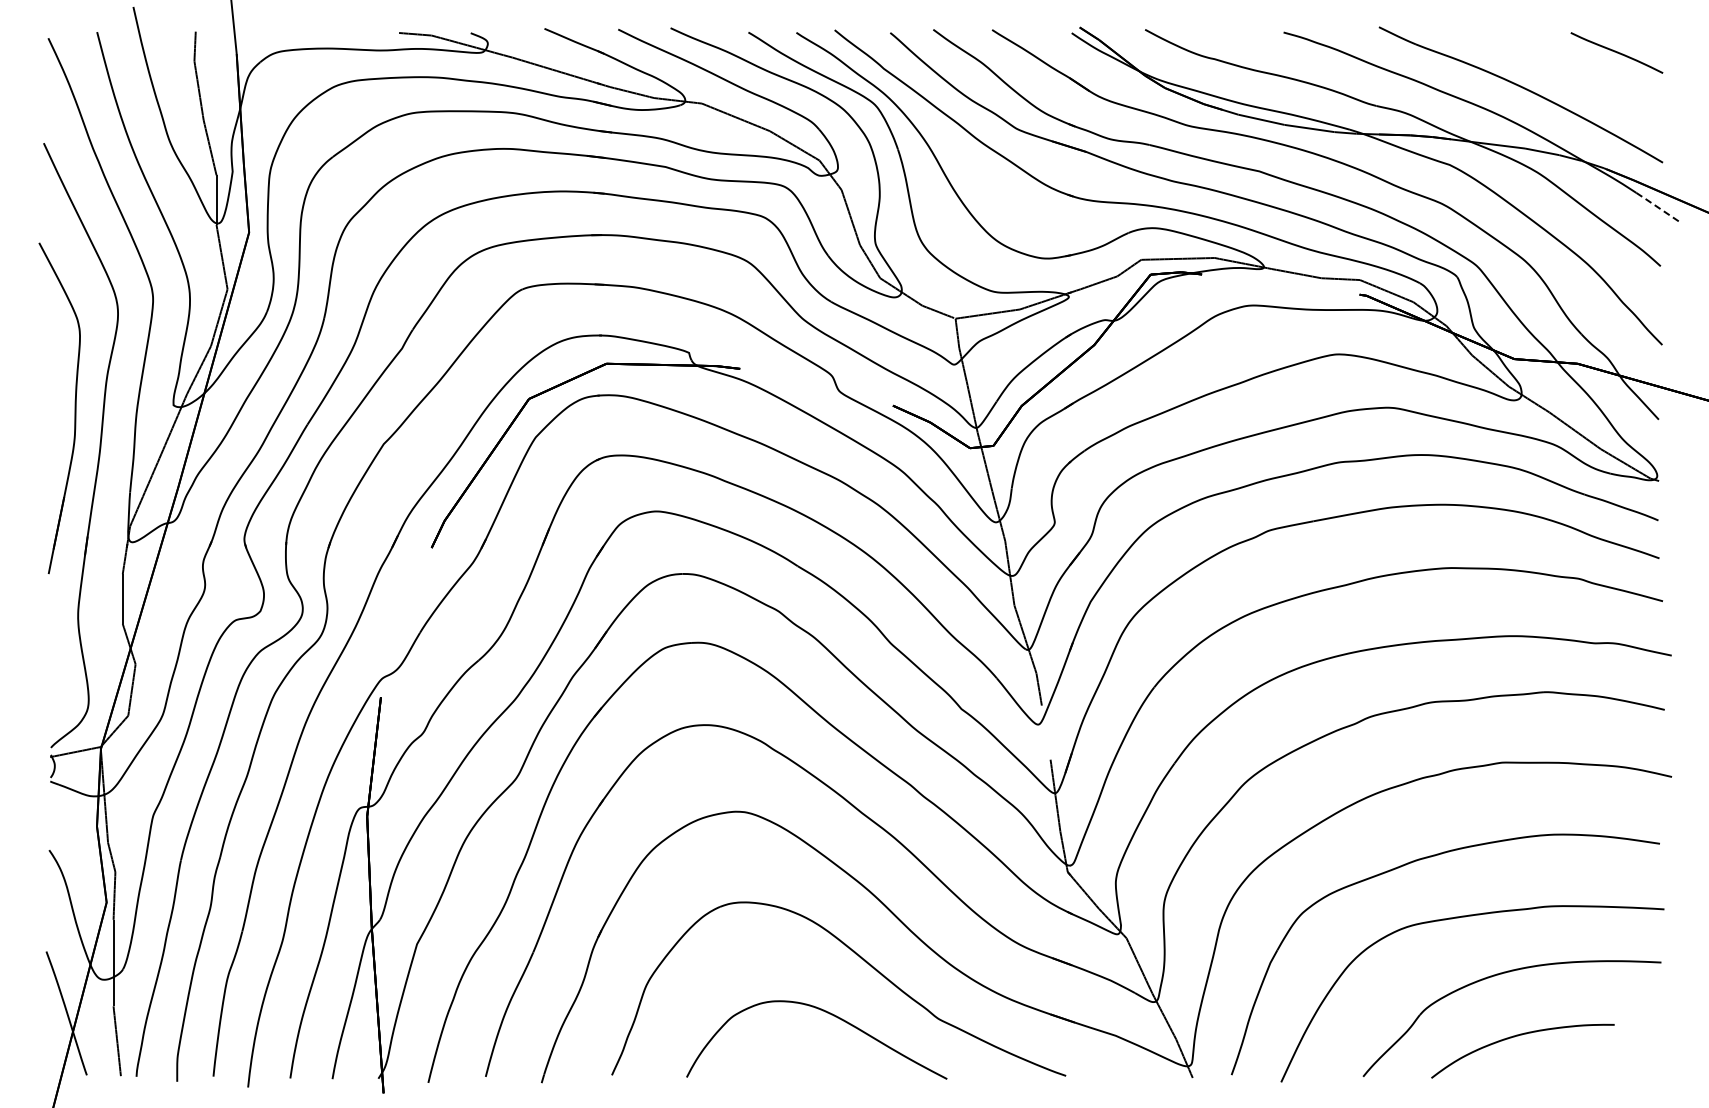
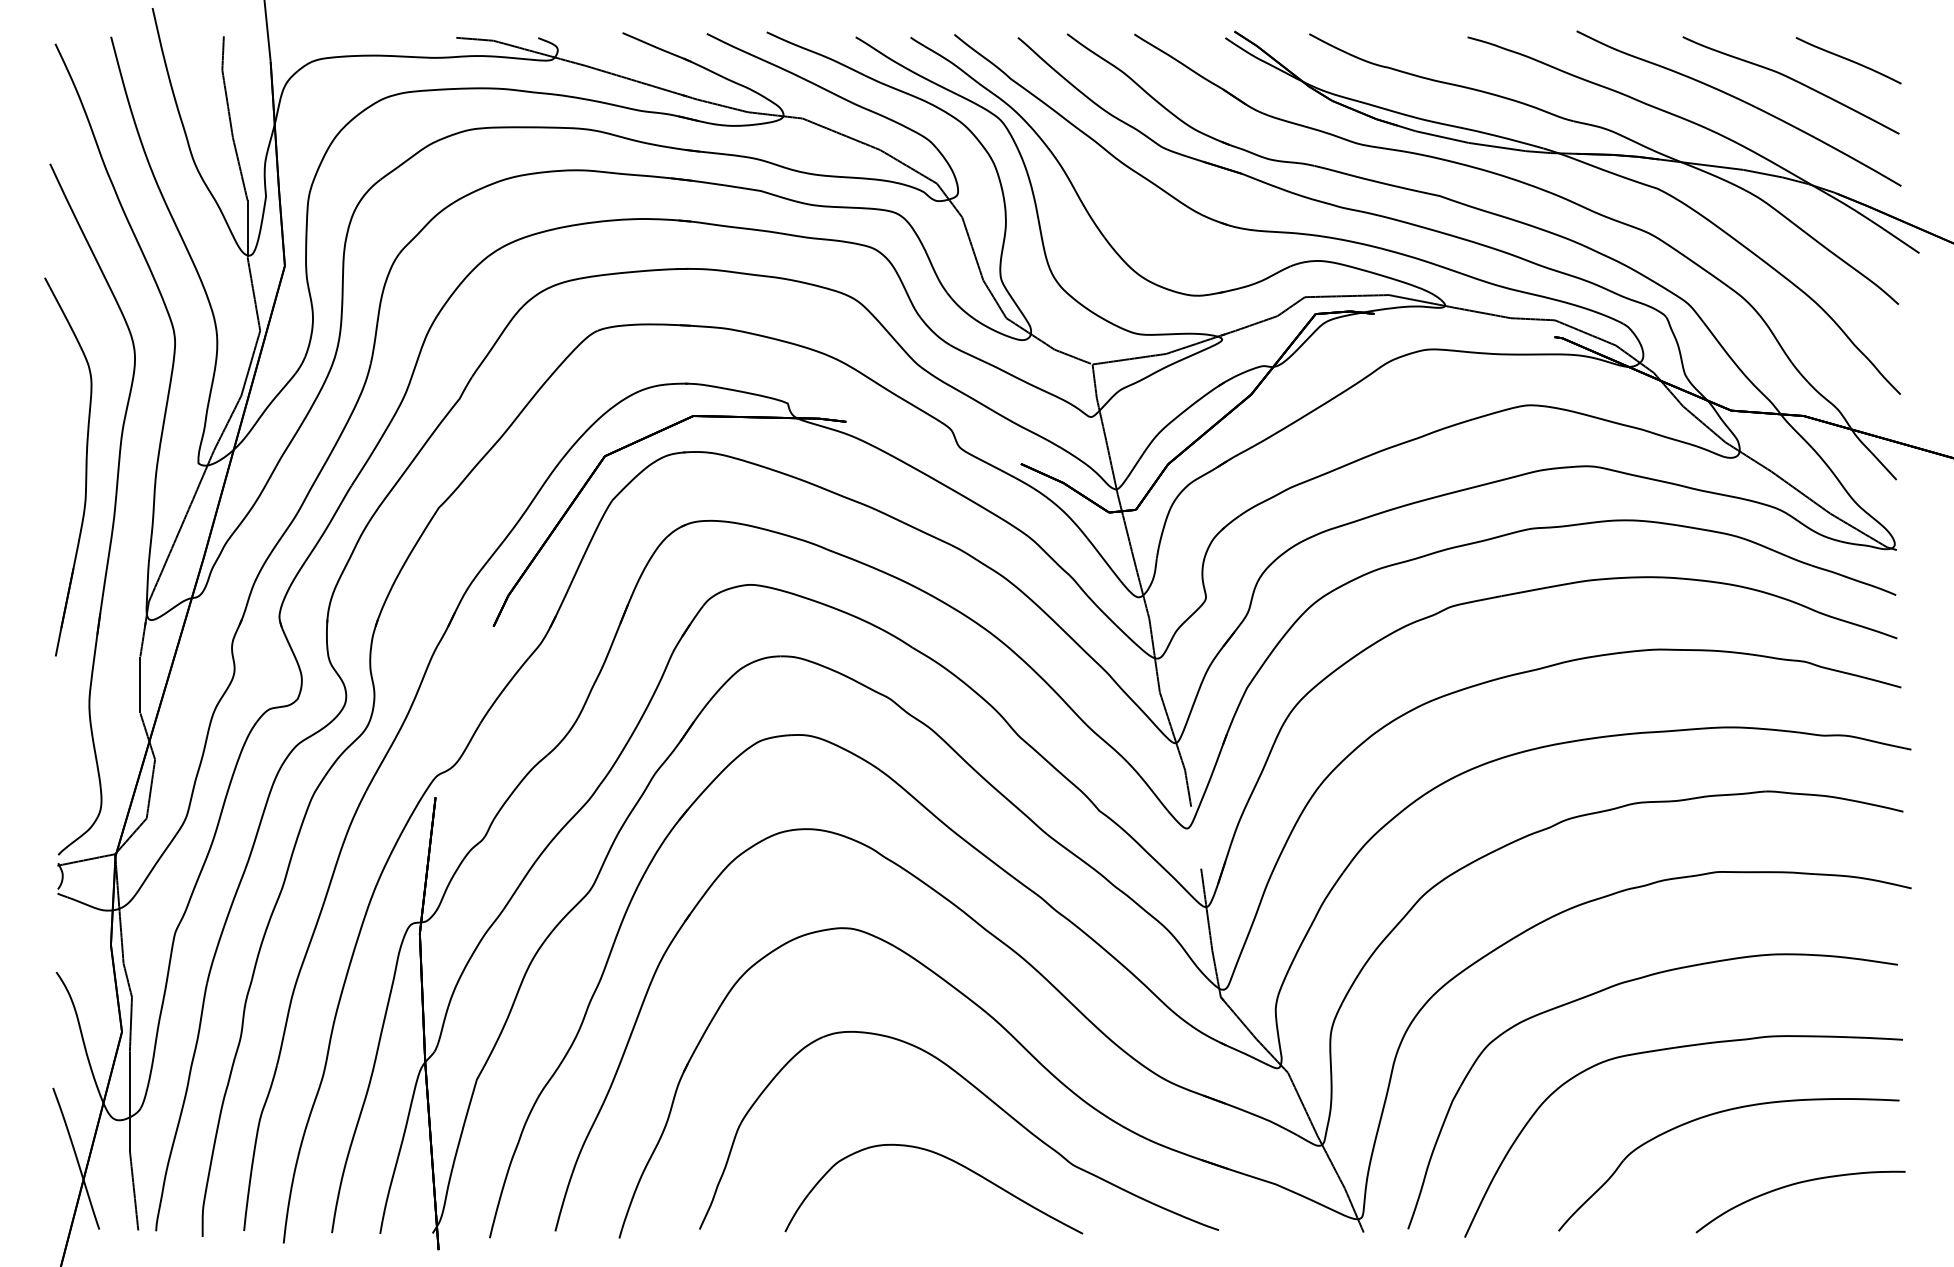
curve: (1567, 70) -> (1792, 80), added
line: (1657, 206) -> (1895, 236), dashed -> solid
curve: (1518, 1036) -> (1795, 1185), moved

